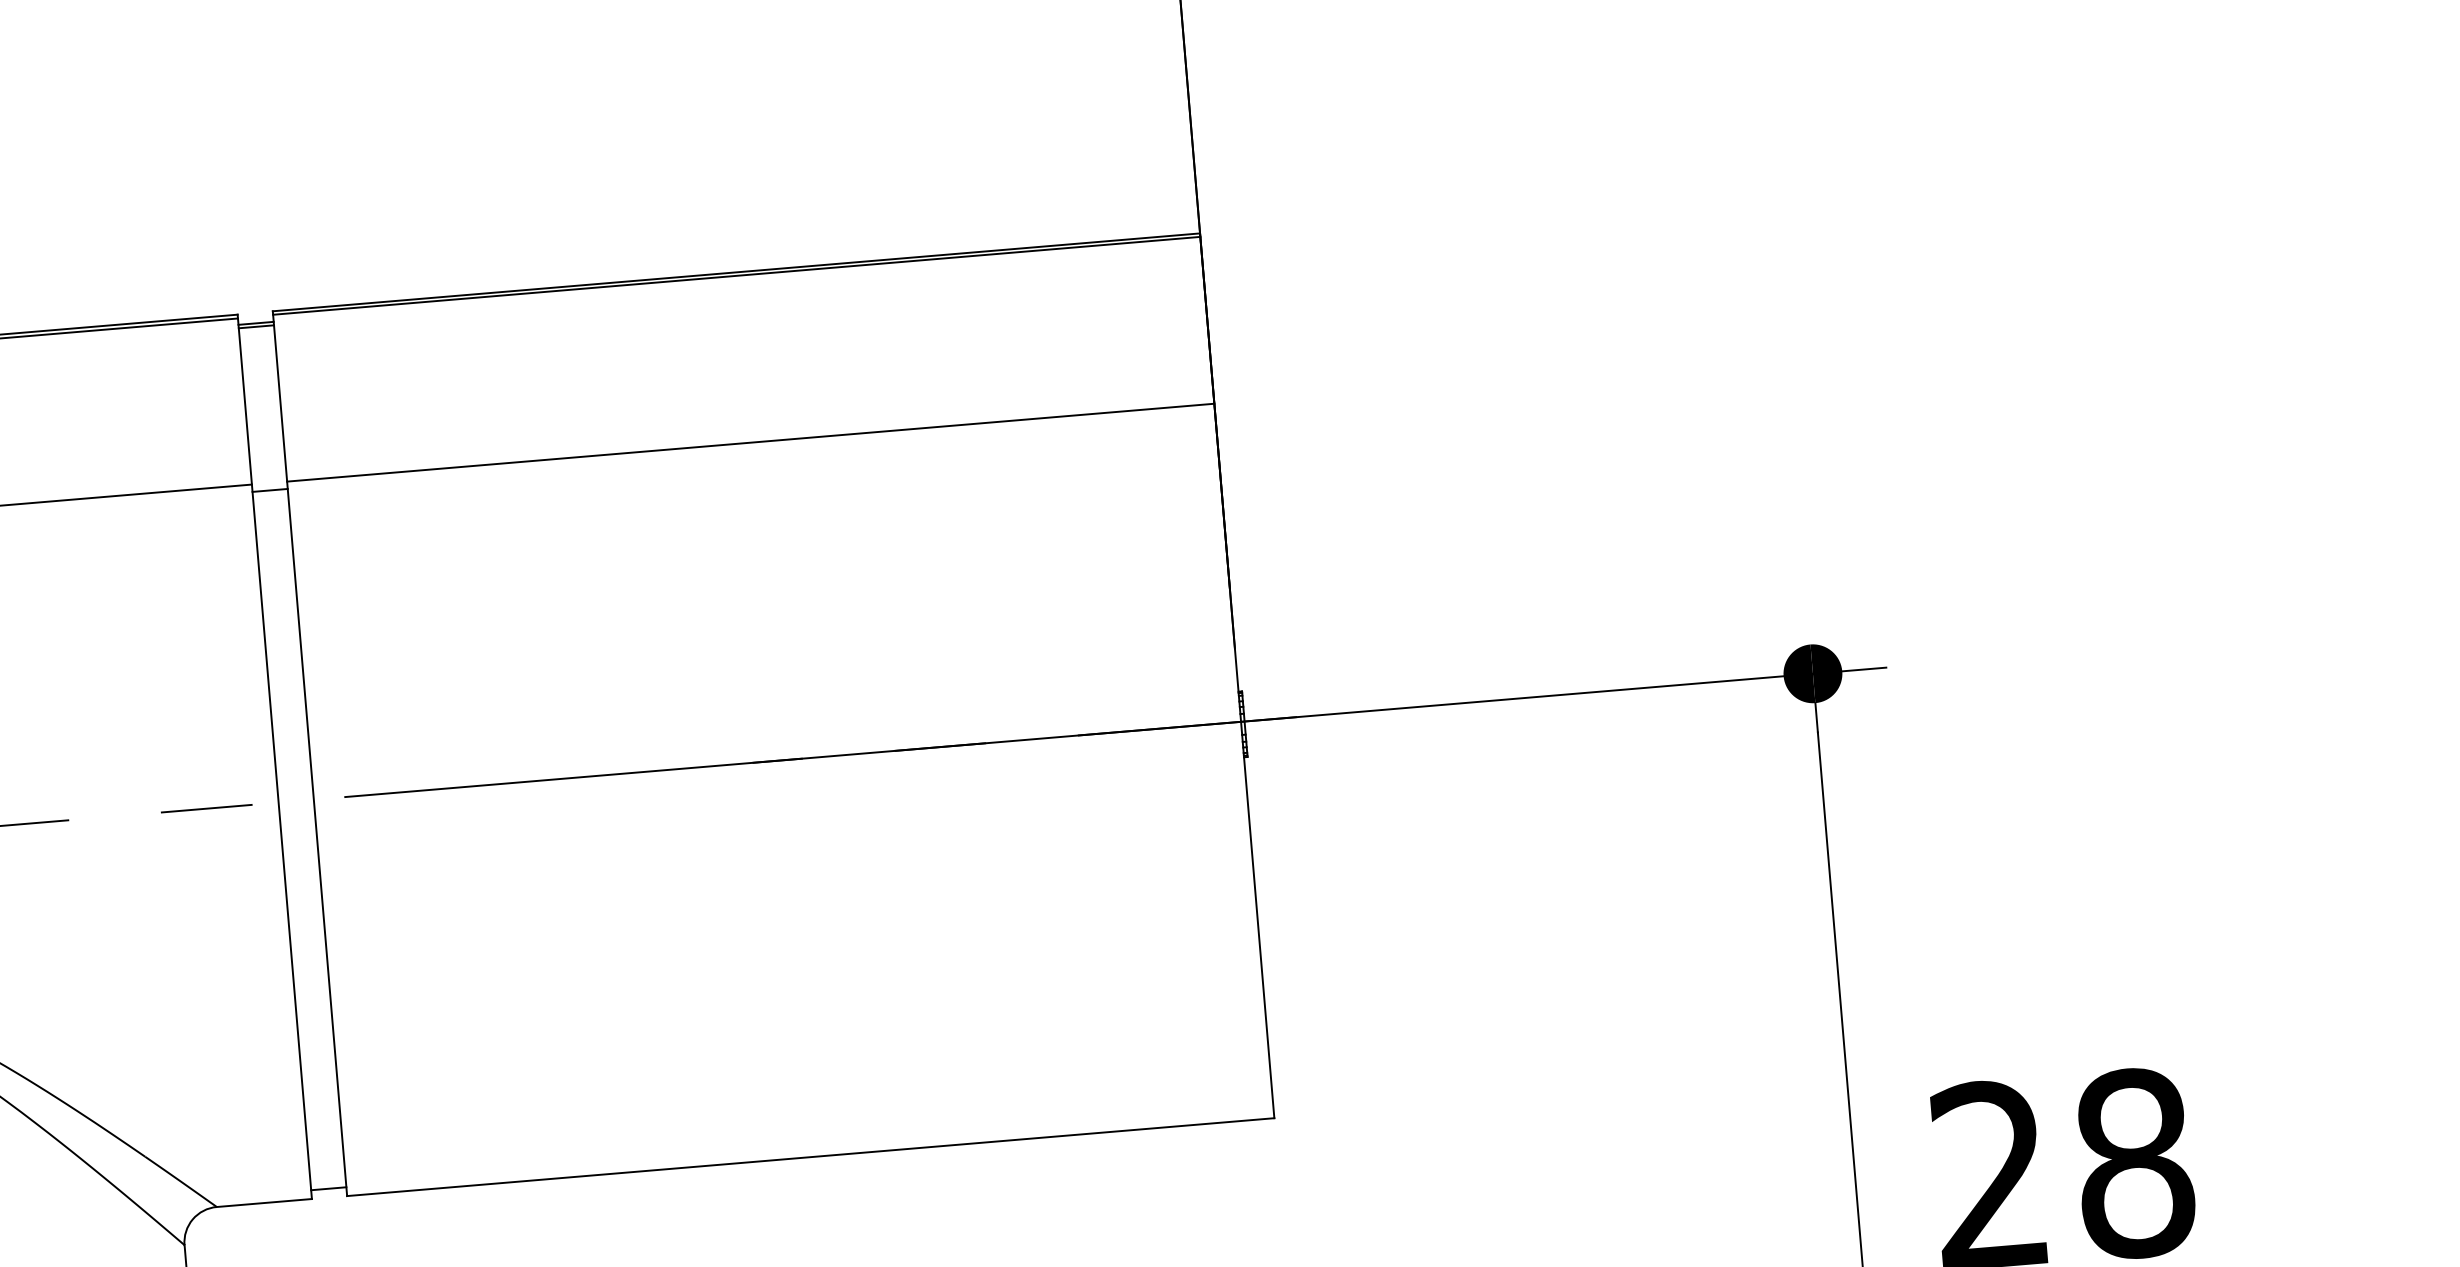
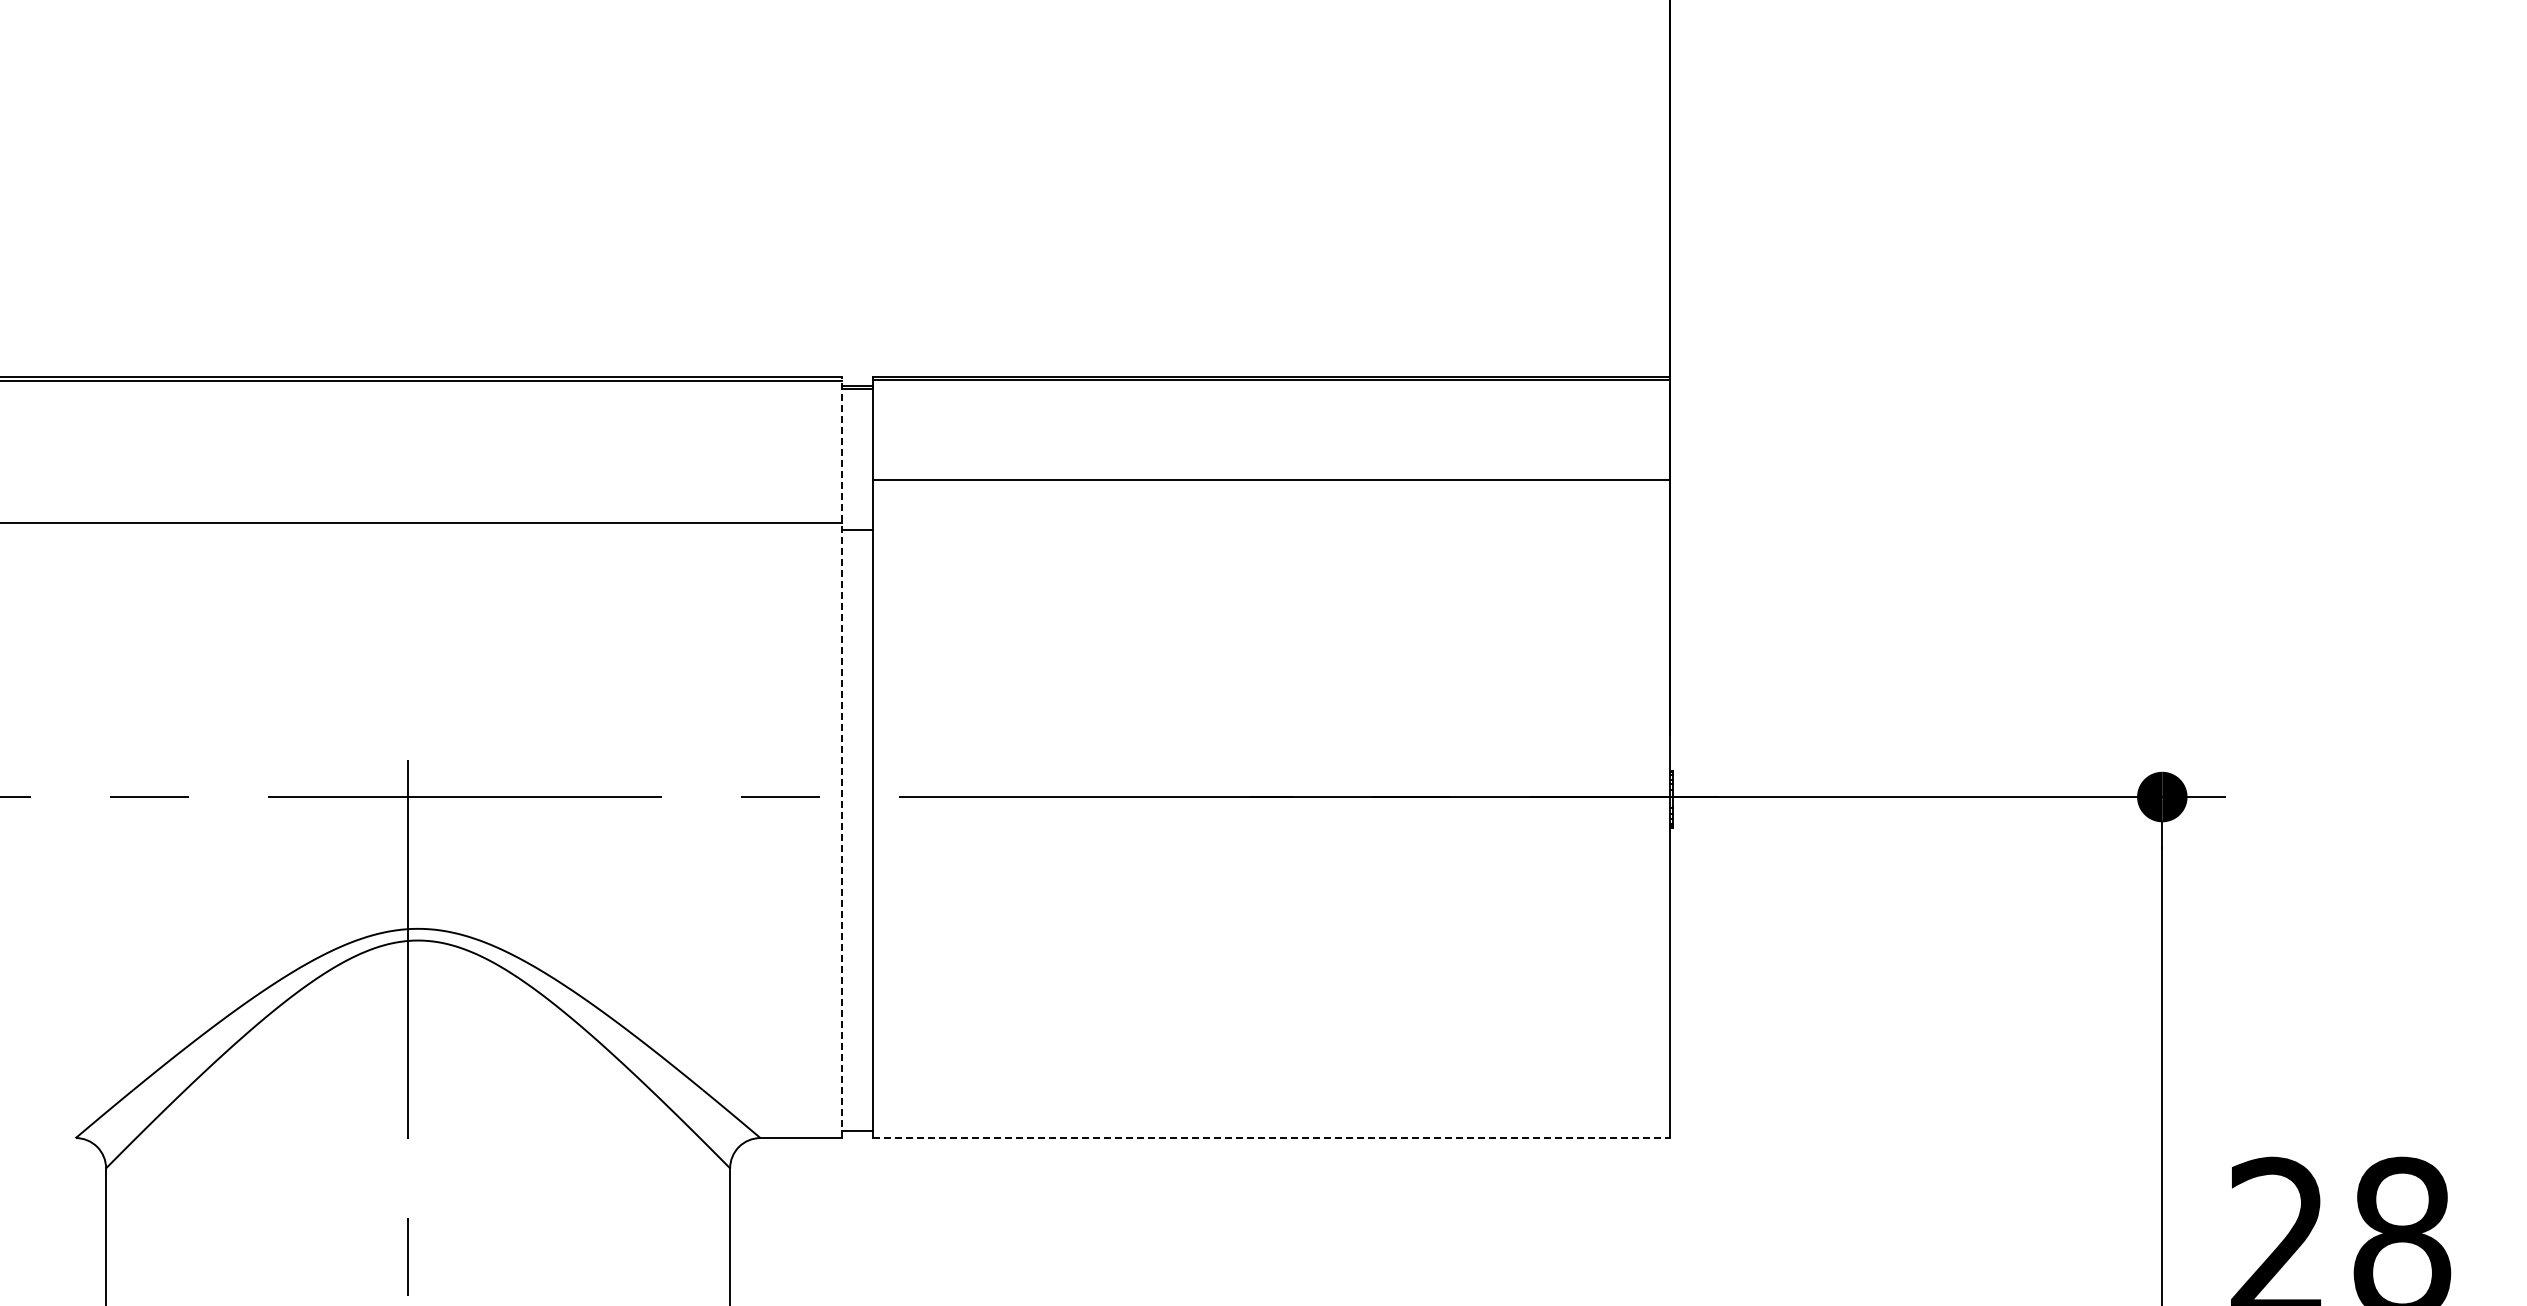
line: (750, 442) -> (1271, 480), moved
line: (275, 756) -> (842, 757), solid -> dashed
line: (810, 1157) -> (1271, 1138), solid -> dashed

